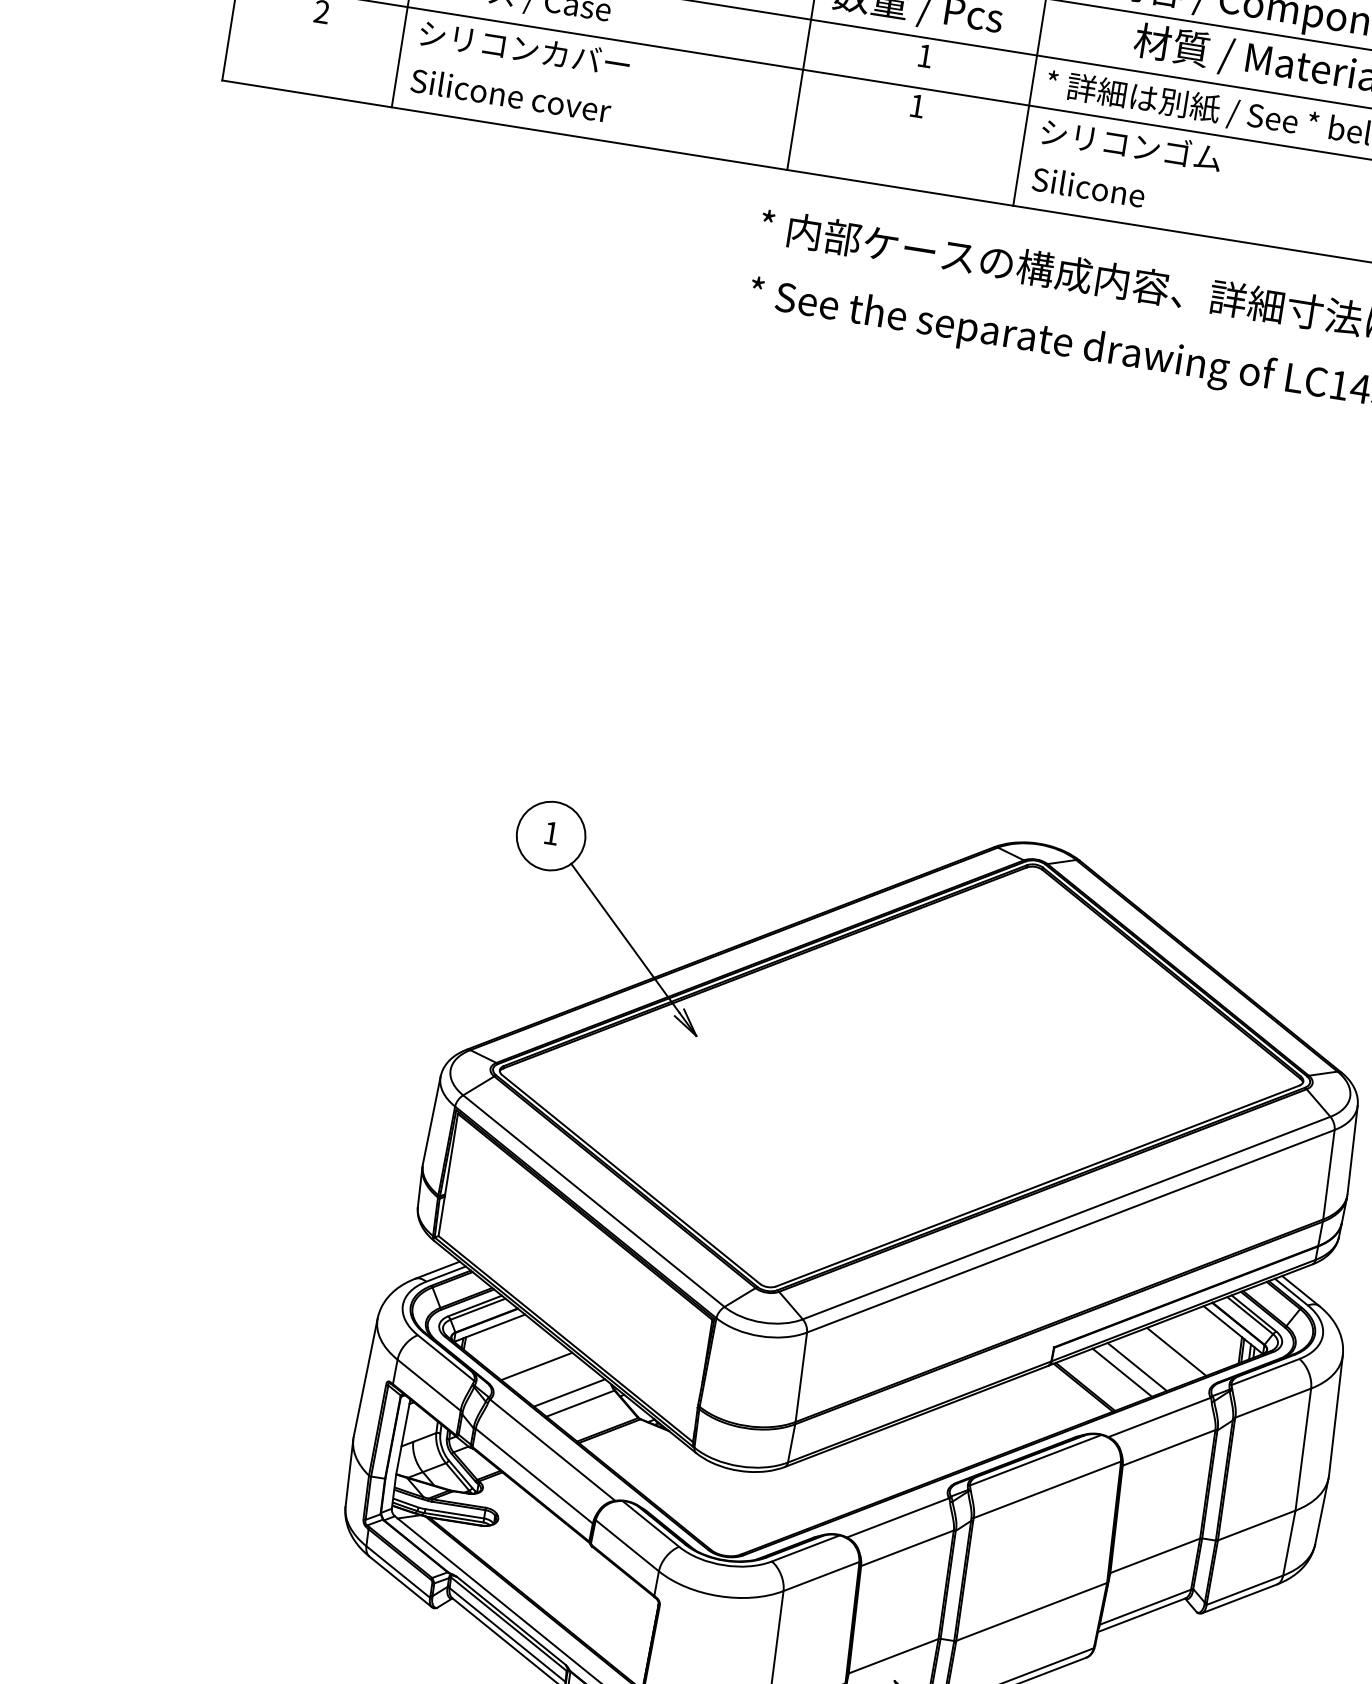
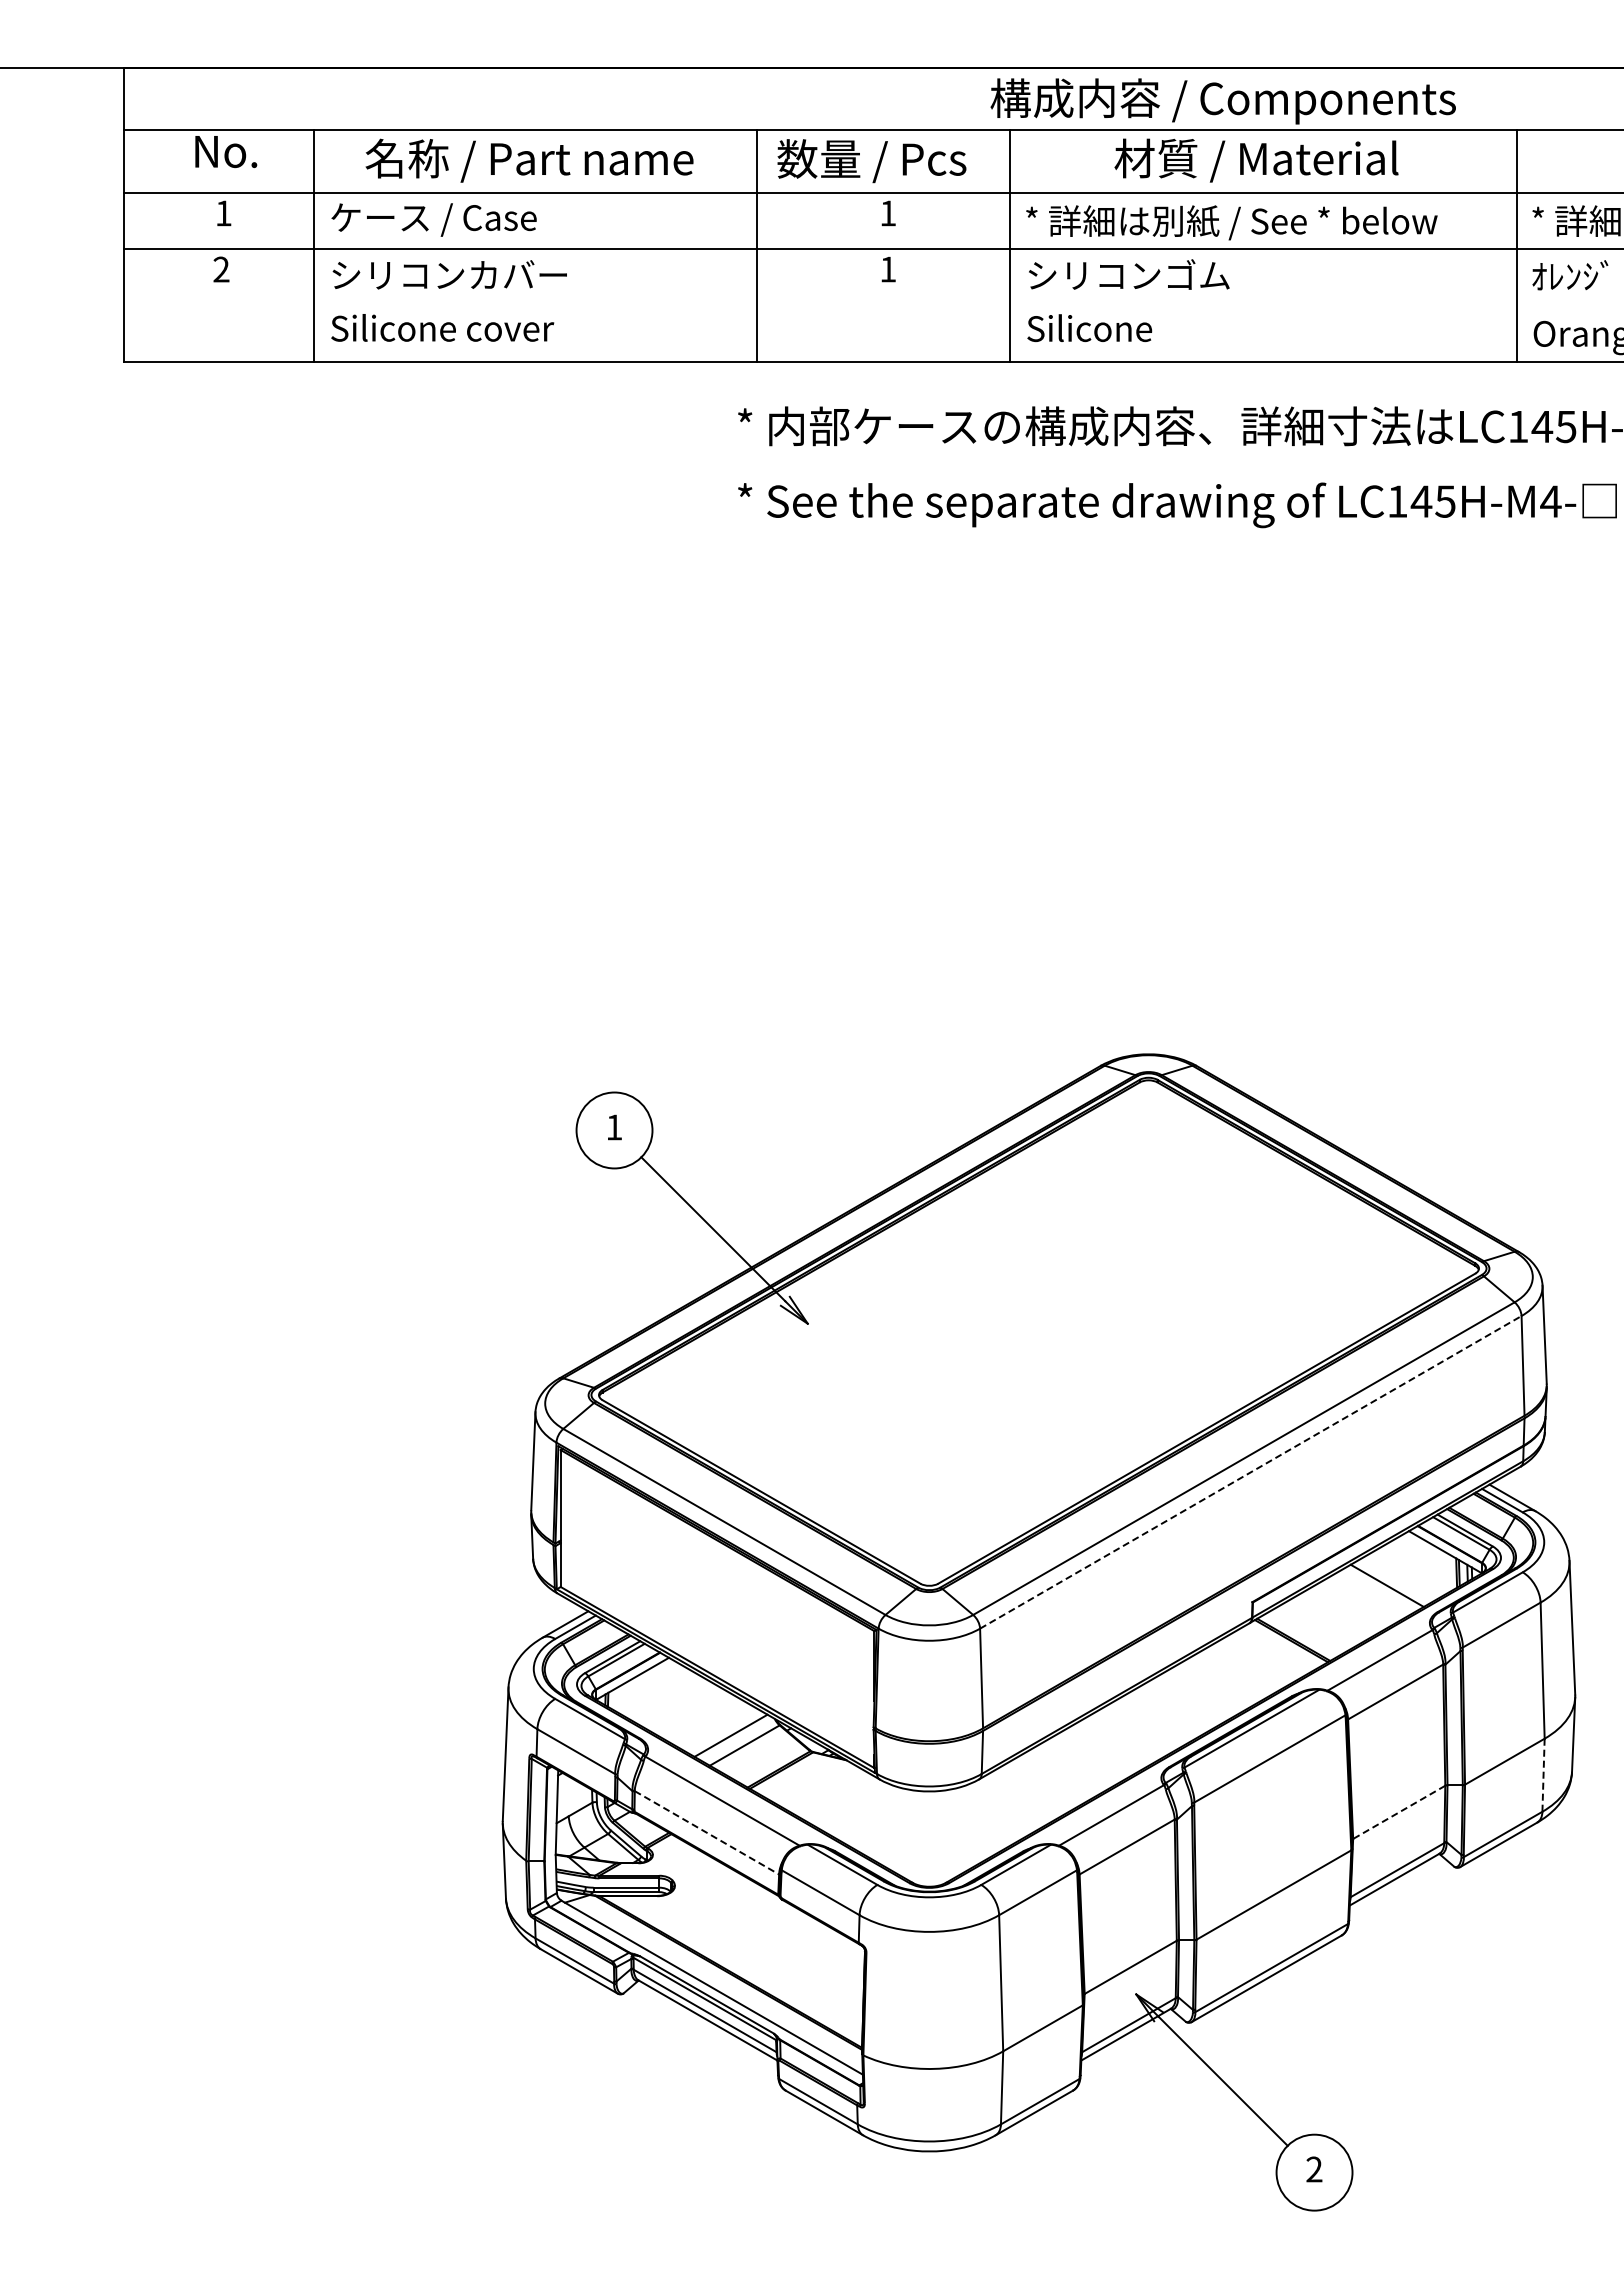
line: (1070, 1231) -> (1250, 1472), solid -> dashed
line: (536, 1366) -> (690, 1712), removed
line: (1136, 1367) -> (1346, 1609), removed
line: (1122, 1372) -> (1331, 1617), removed
line: (534, 1476) -> (707, 1833), solid -> dashed
line: (1289, 1543) -> (1543, 1775), solid -> dashed
line: (1154, 1555) -> (1398, 1812), solid -> dashed

